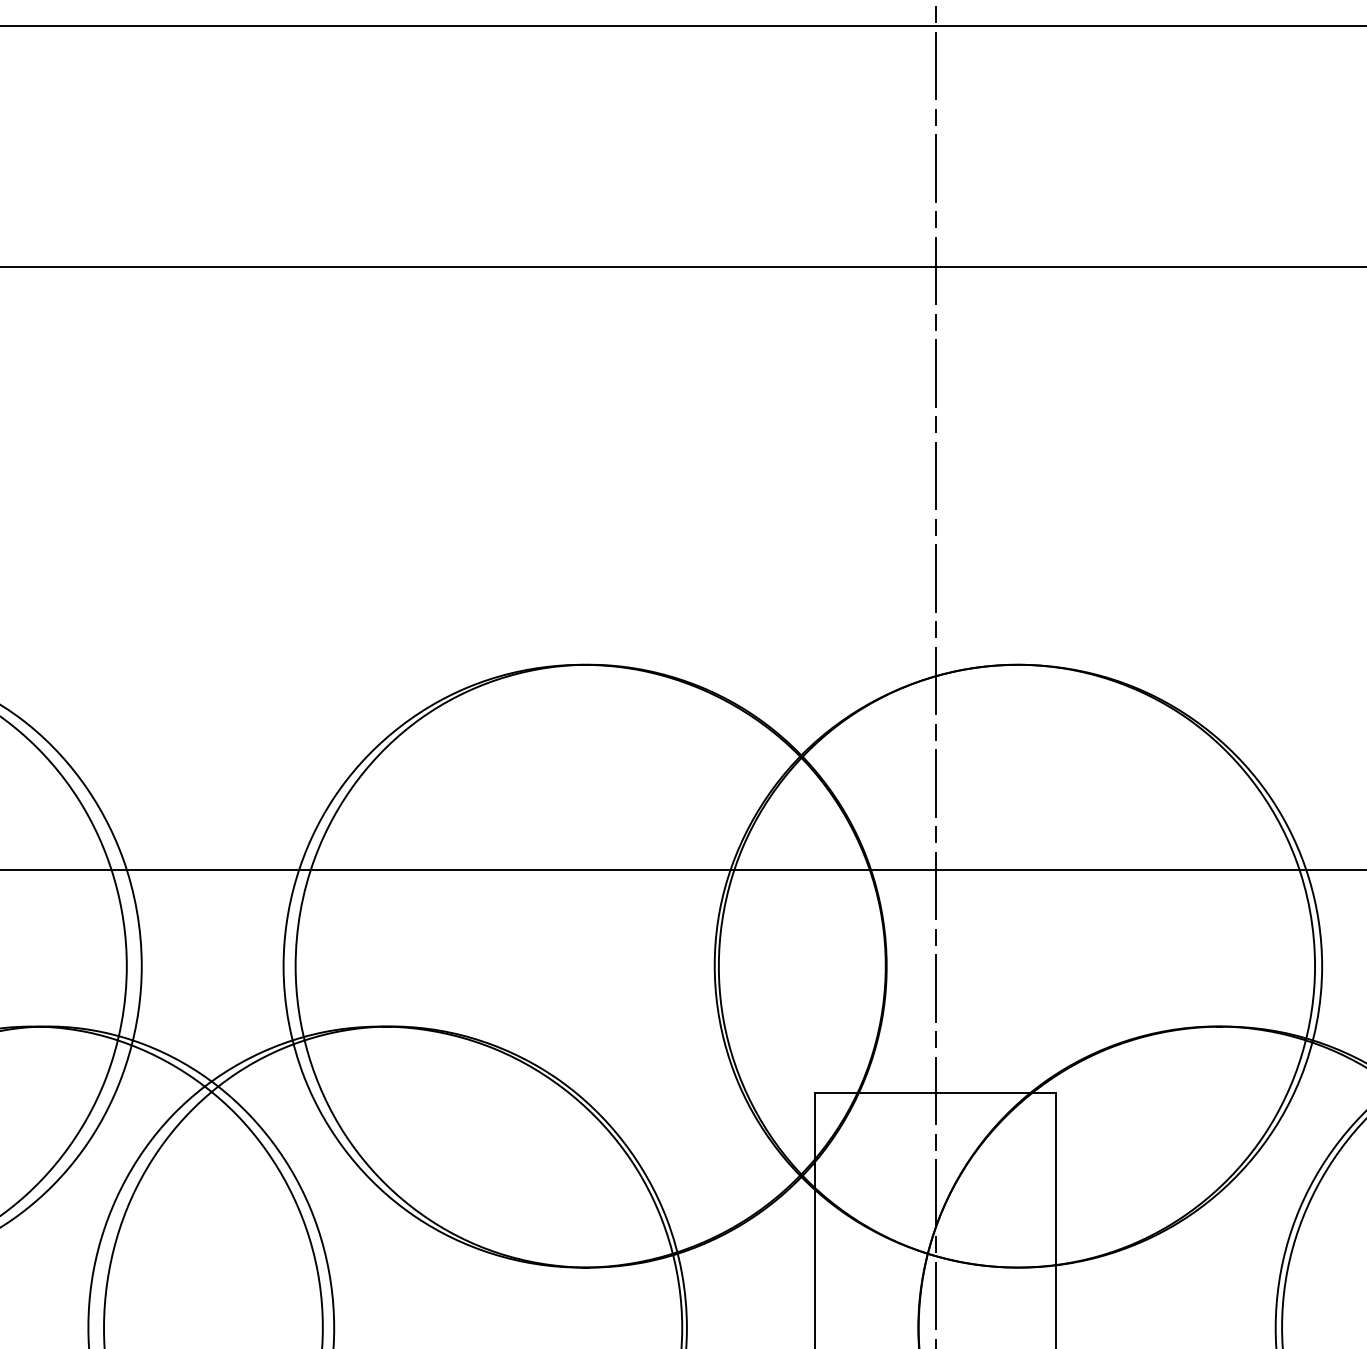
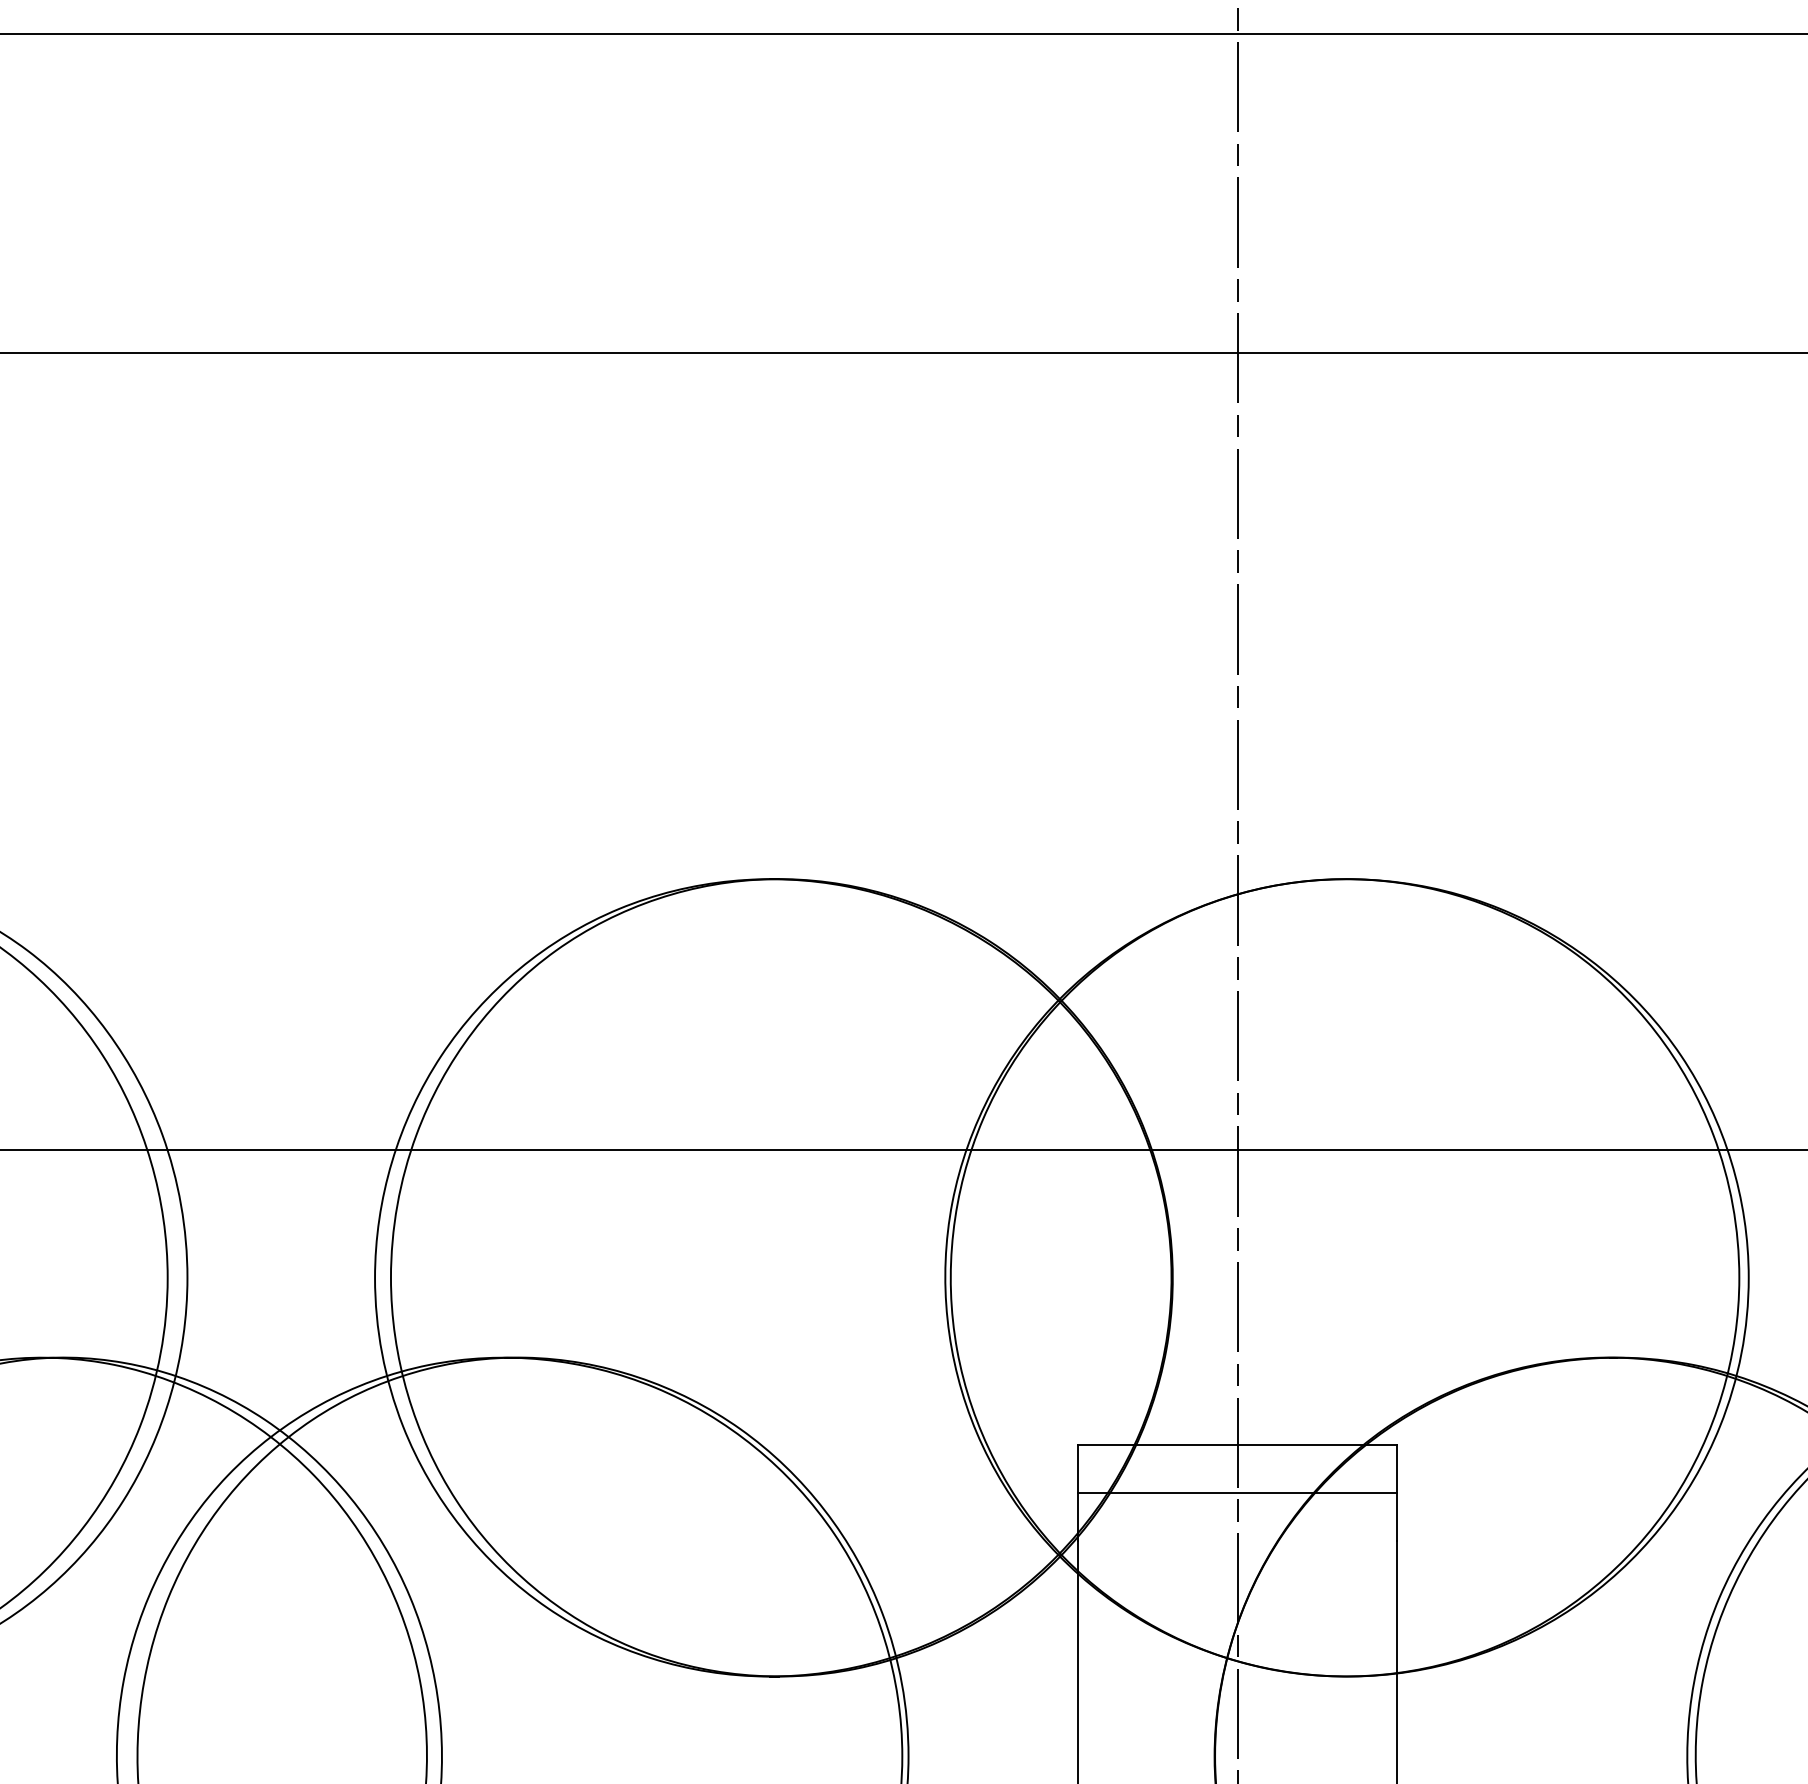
line: (935, 1129) -> (1237, 1493), added

